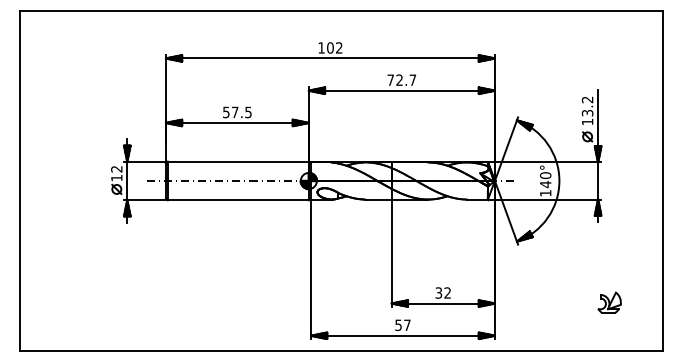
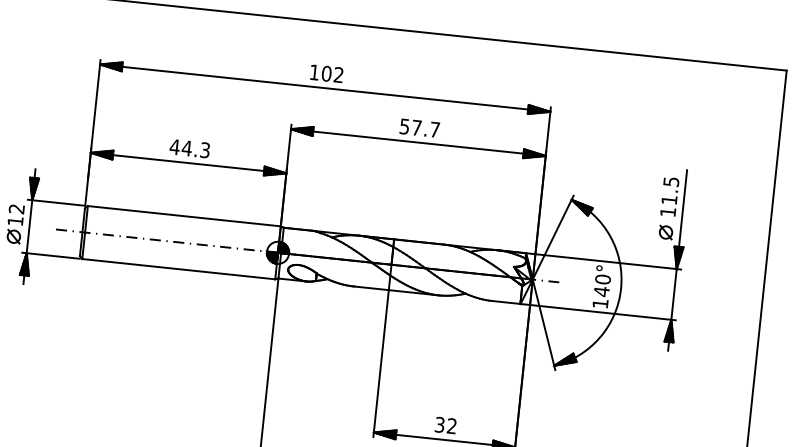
text: (394, 79) -> (409, 126), 72.7 -> 57.7
text: (587, 106) -> (670, 190), 13.2 -> 11.5
text: (236, 112) -> (188, 148), 57.5 -> 44.3

